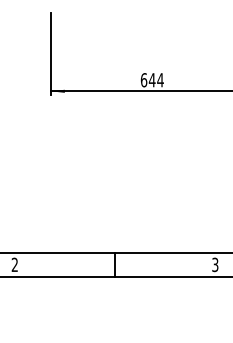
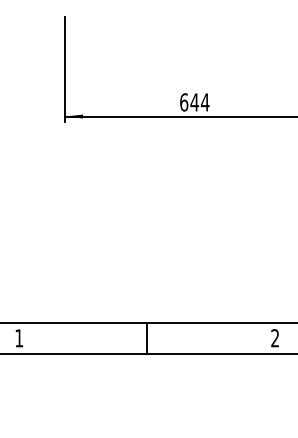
text: (14, 264) -> (18, 337), 2 -> 1
text: (215, 265) -> (275, 339), 3 -> 2

